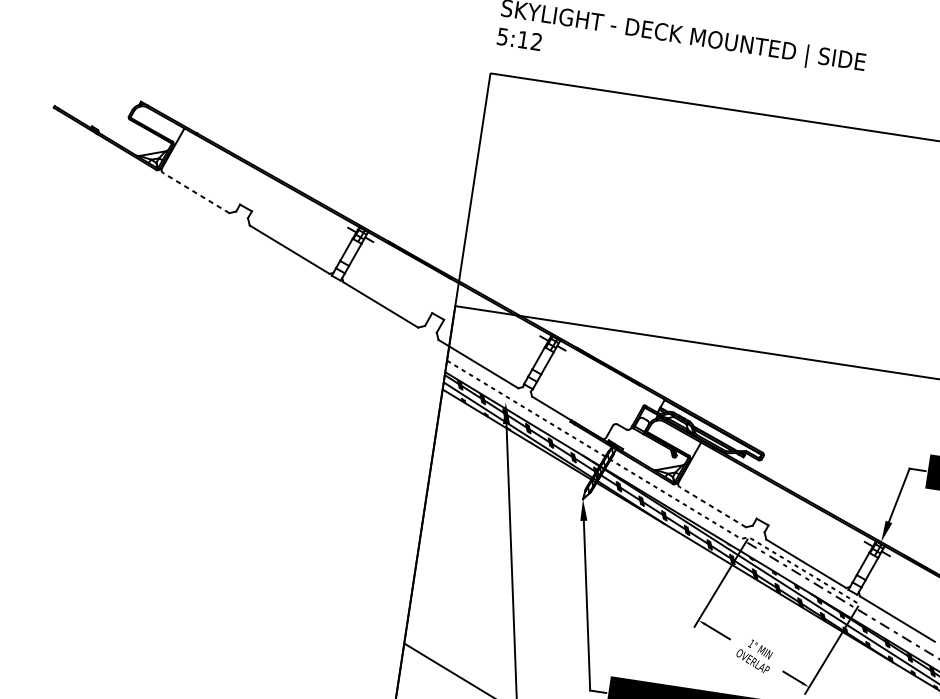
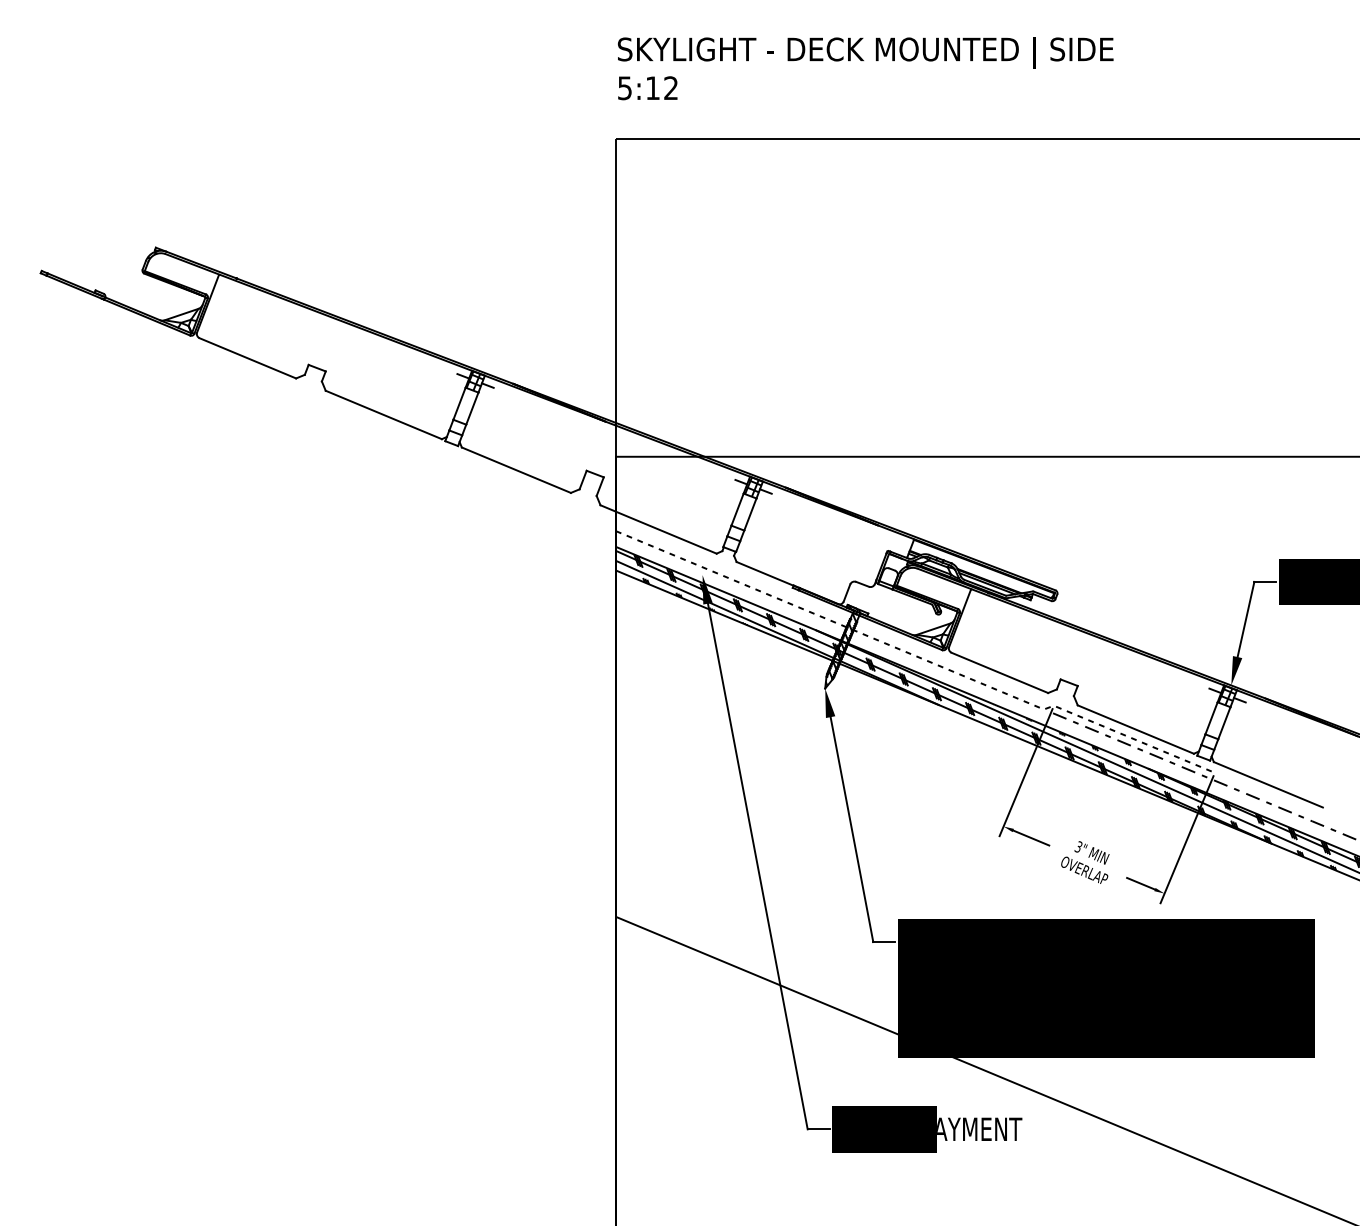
line: (195, 193) -> (247, 358), dashed -> solid
line: (712, 506) -> (999, 672), dashed -> solid
text: (751, 643) -> (1078, 847), 1" -> 3"

